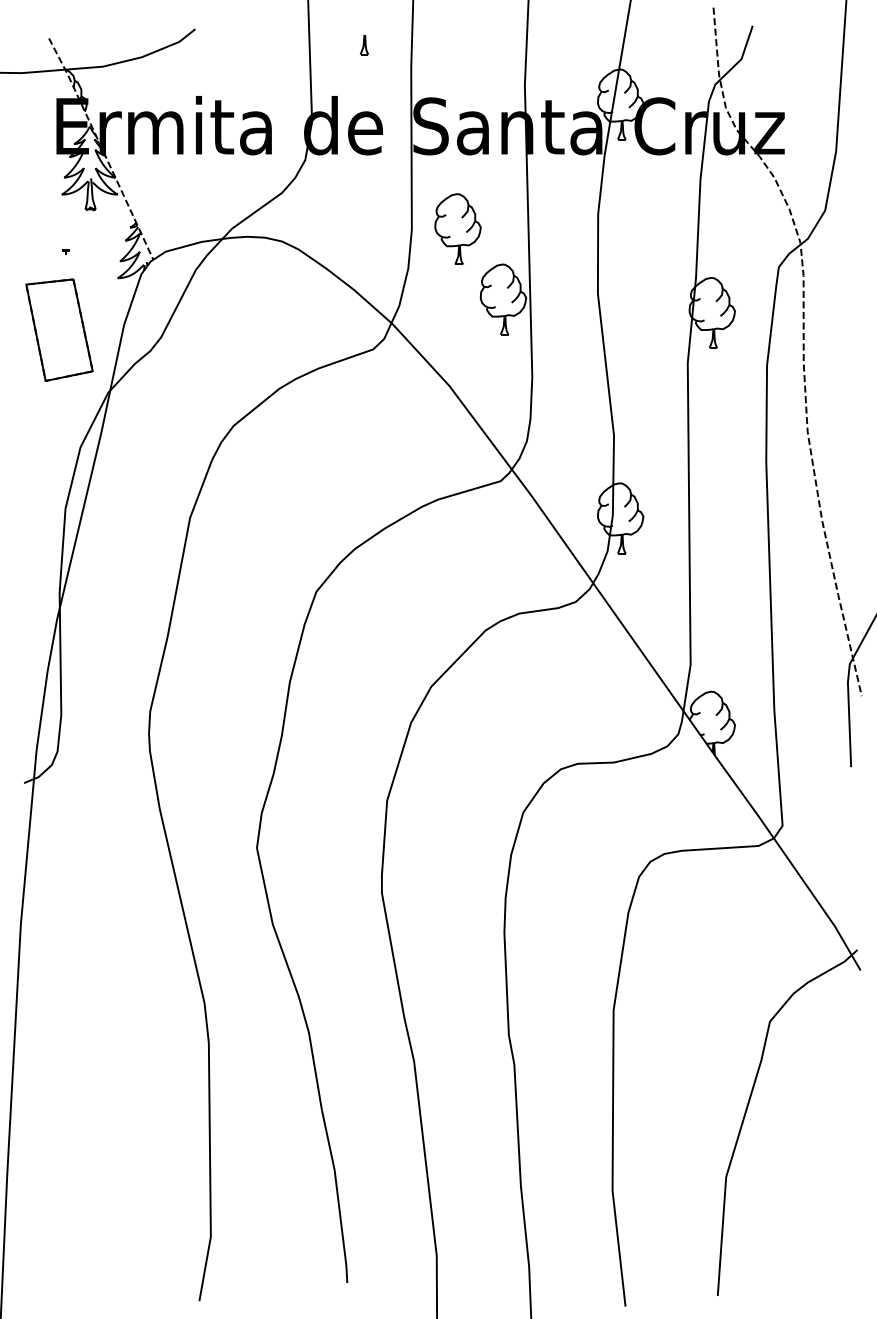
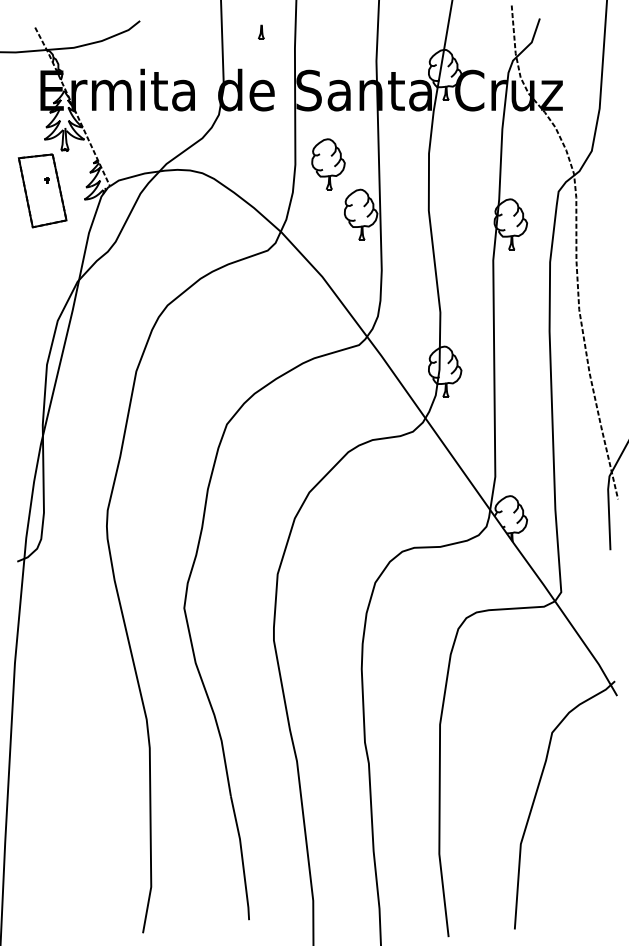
part: (59, 329) -> (42, 190), moved

